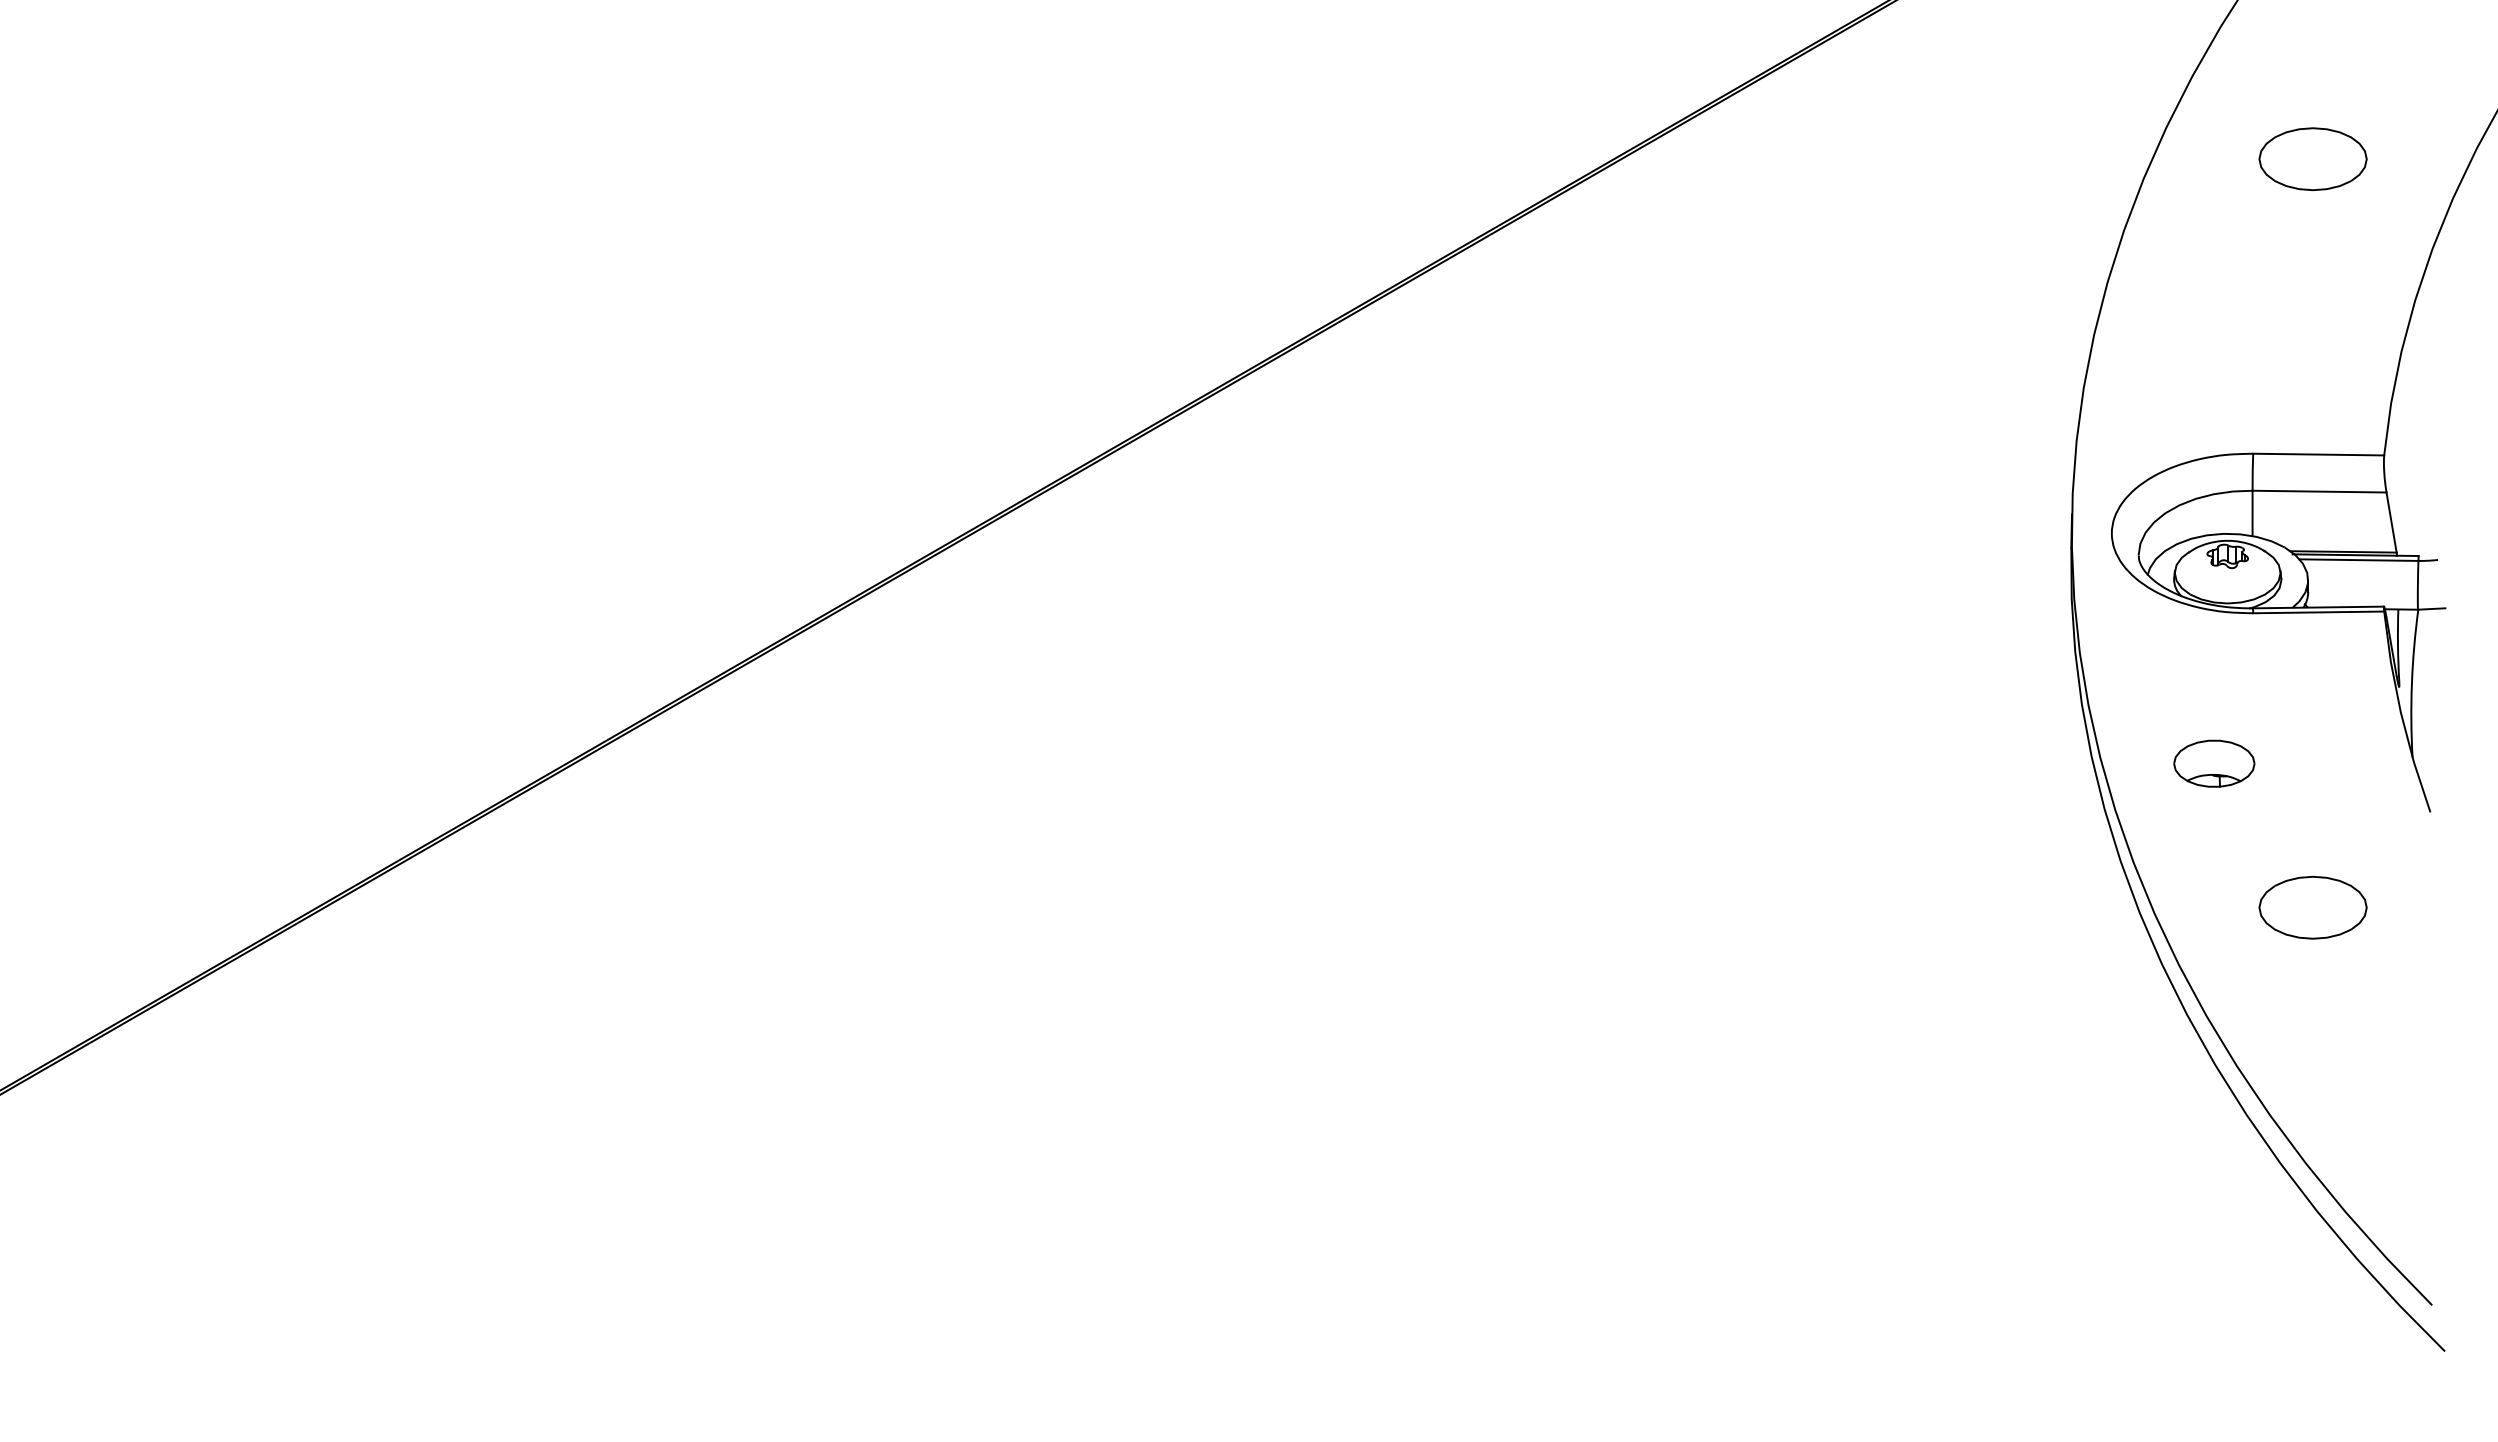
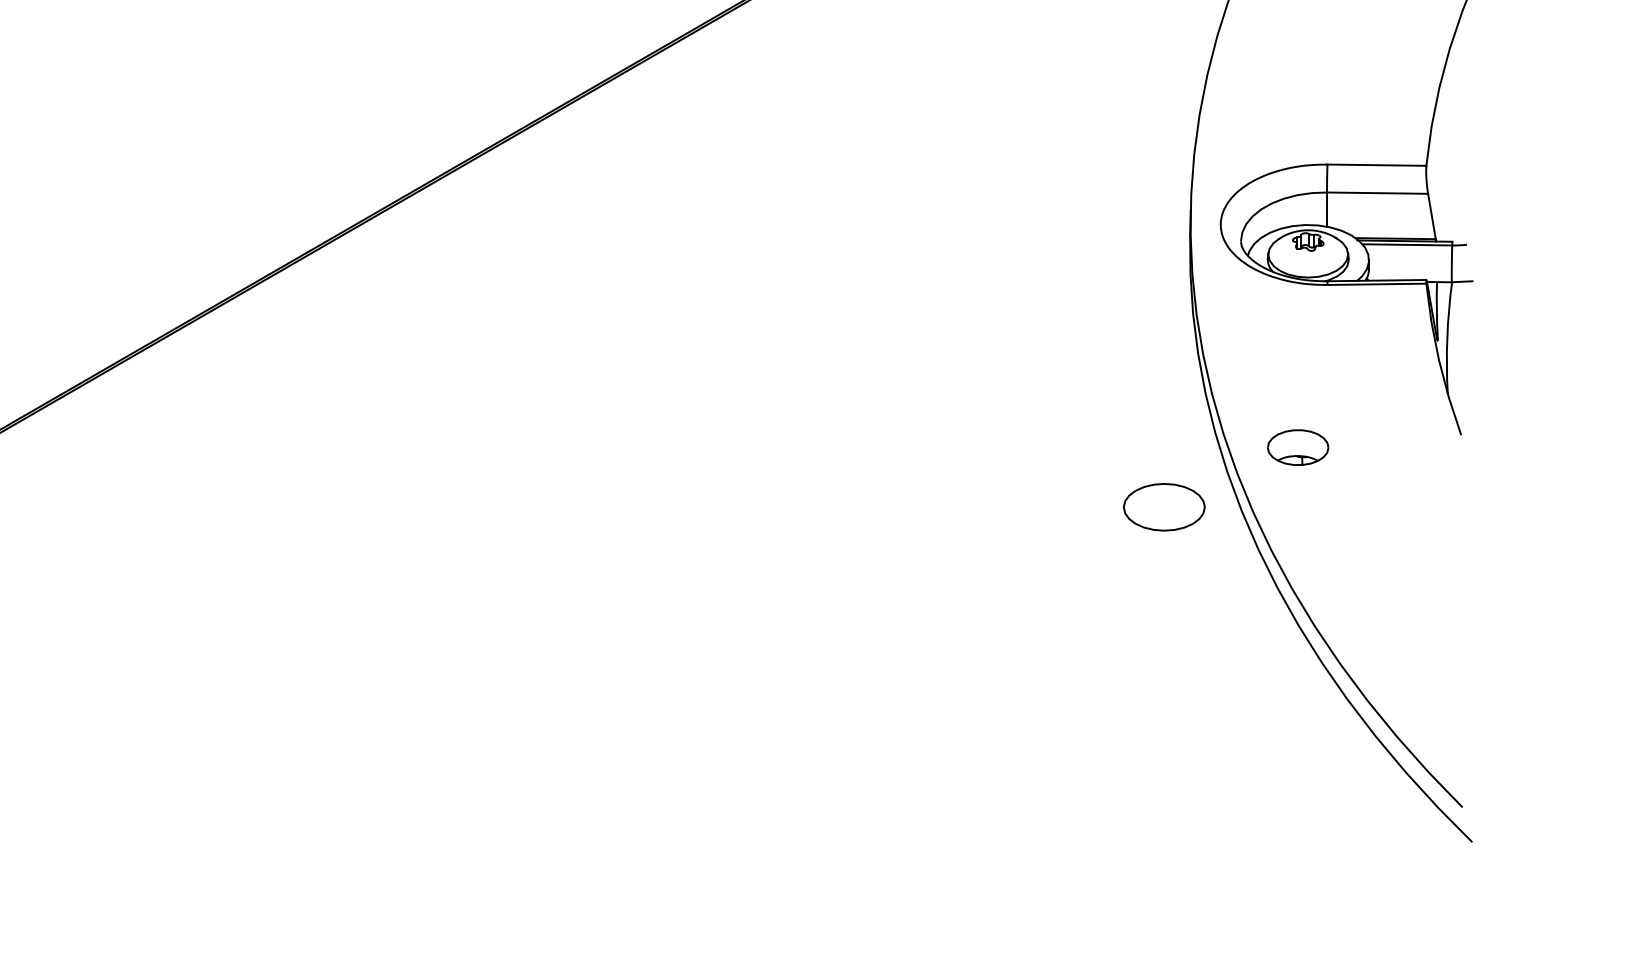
part: (2214, 763) -> (1298, 447), moved
part: (2312, 907) -> (1163, 507), moved

